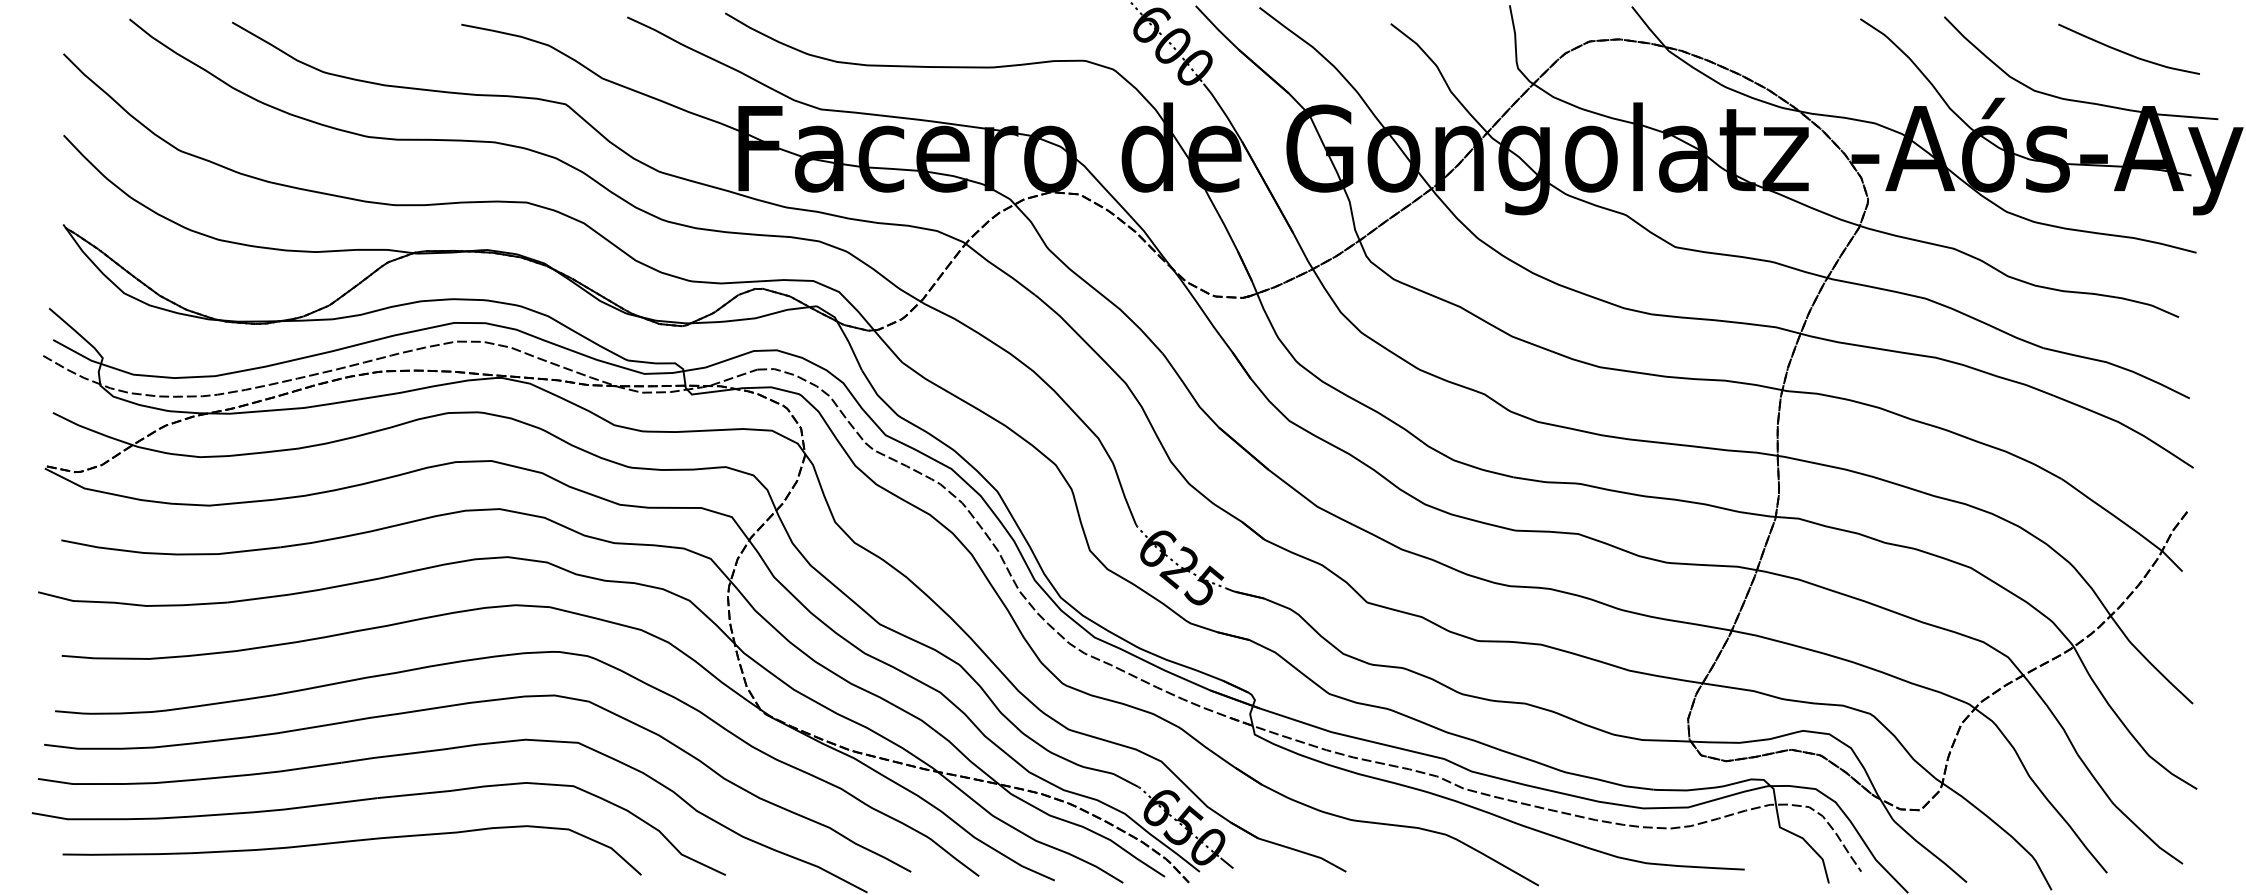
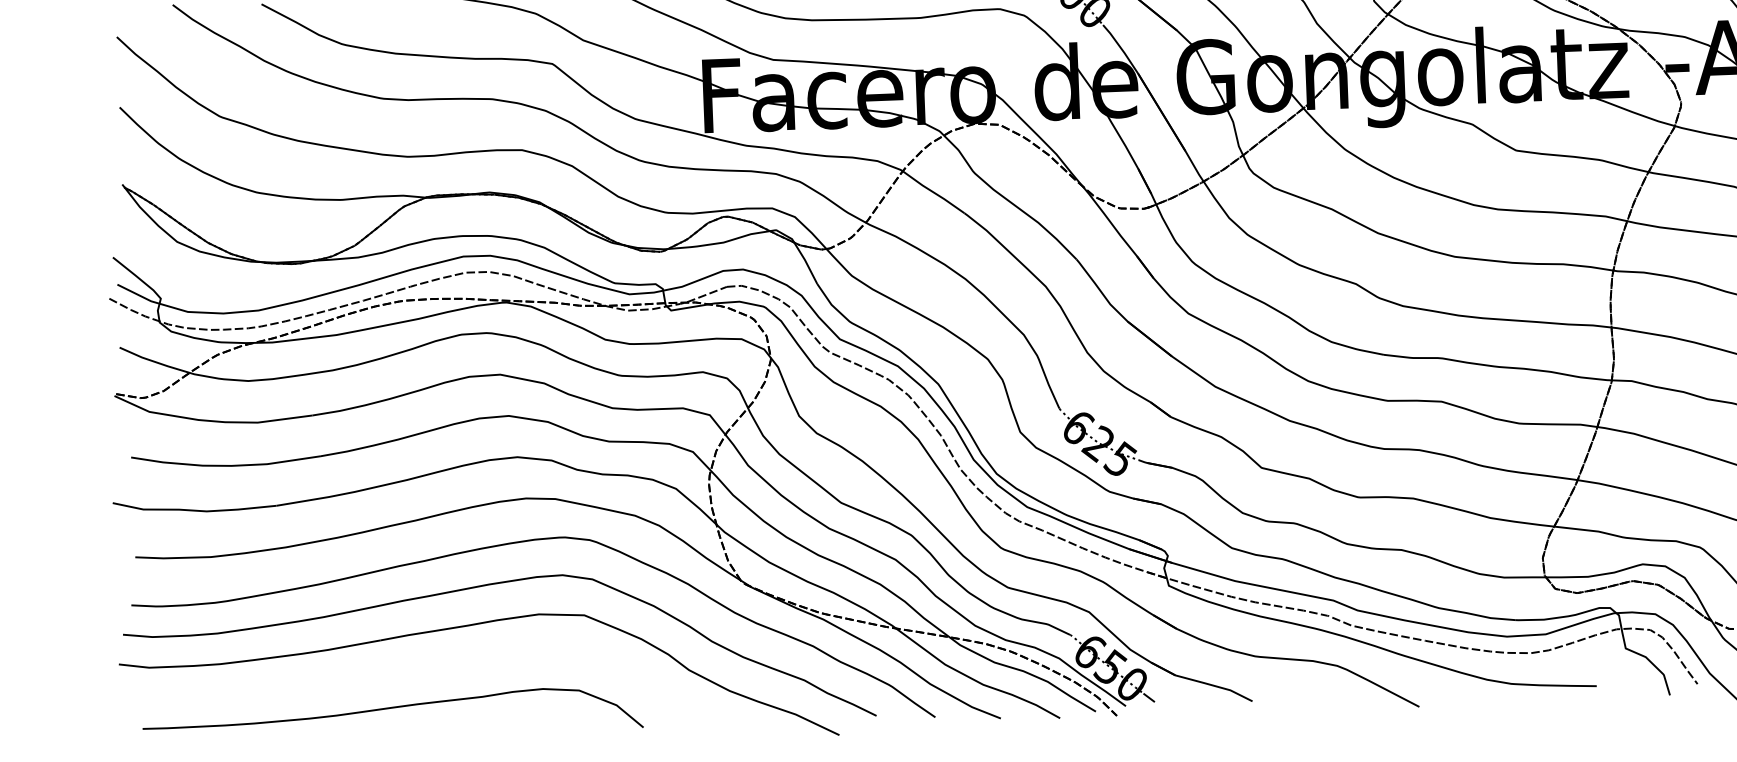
part: (376, 799) -> (412, 671), removed

